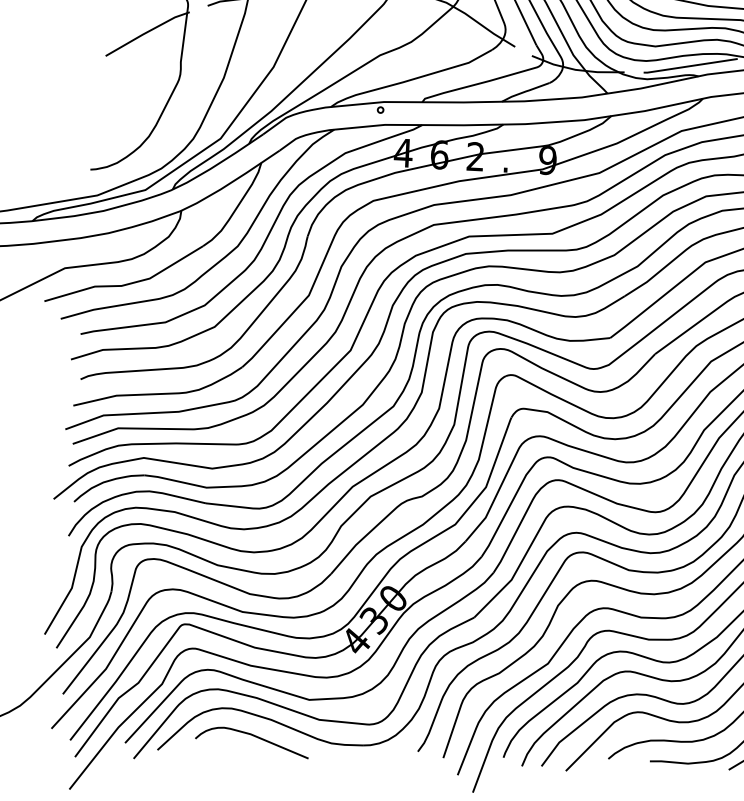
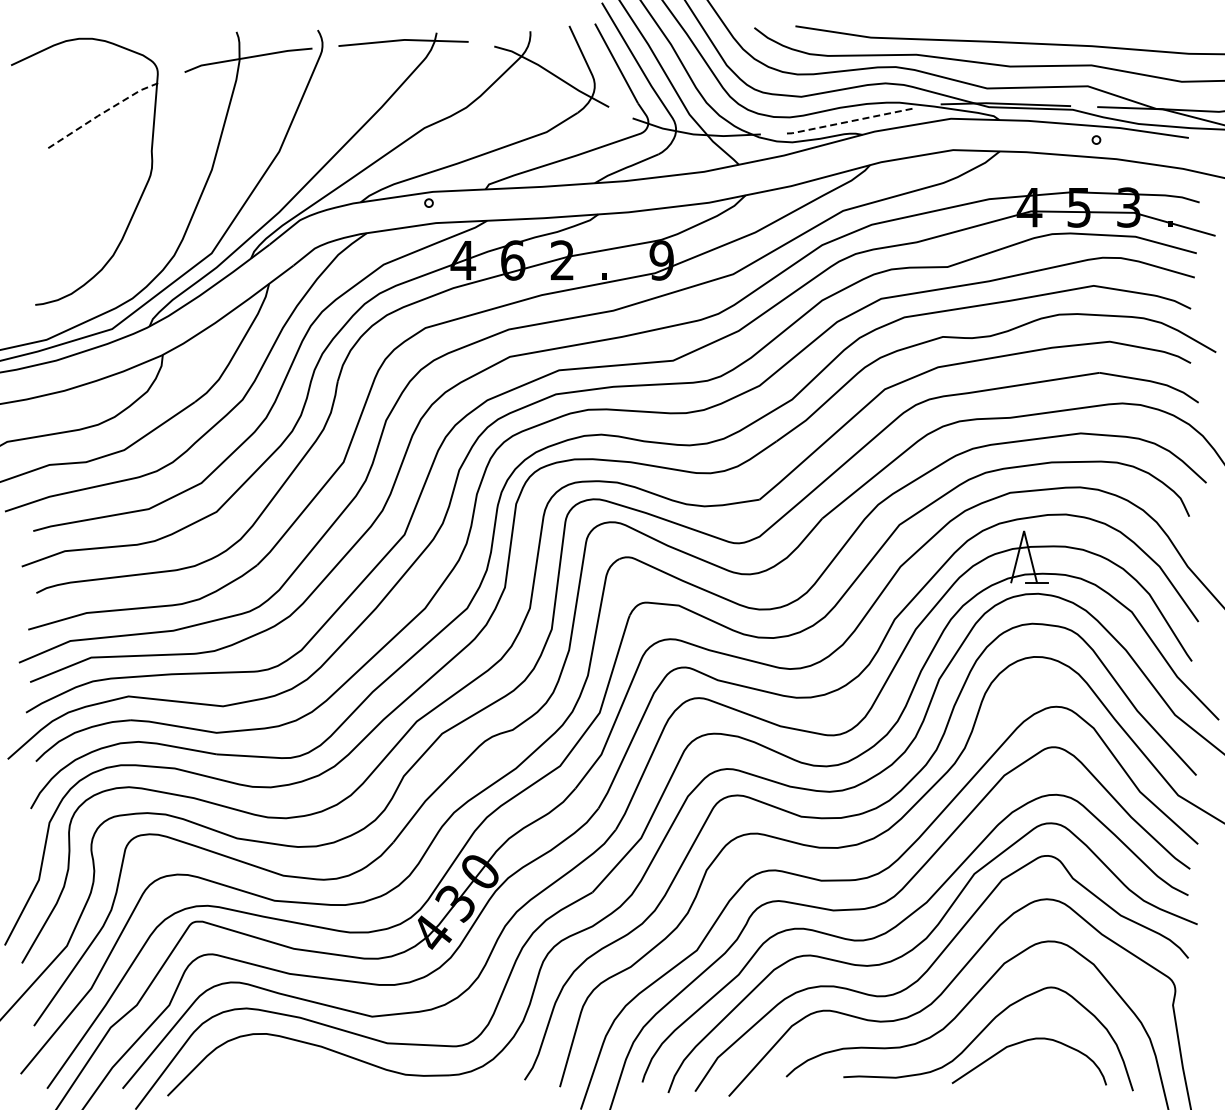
line: (147, 32) -> (103, 112), solid -> dashed
line: (690, 66) -> (850, 121), solid -> dashed
curve: (255, 737) -> (300, 1071), removed

